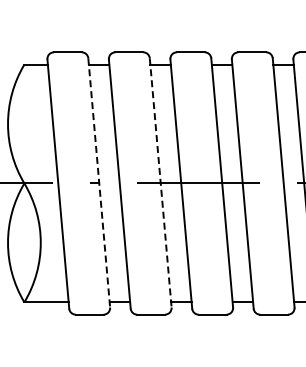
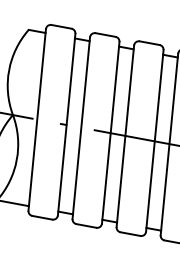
line: (99, 183) -> (66, 125), dashed -> solid
line: (160, 183) -> (110, 133), dashed -> solid

